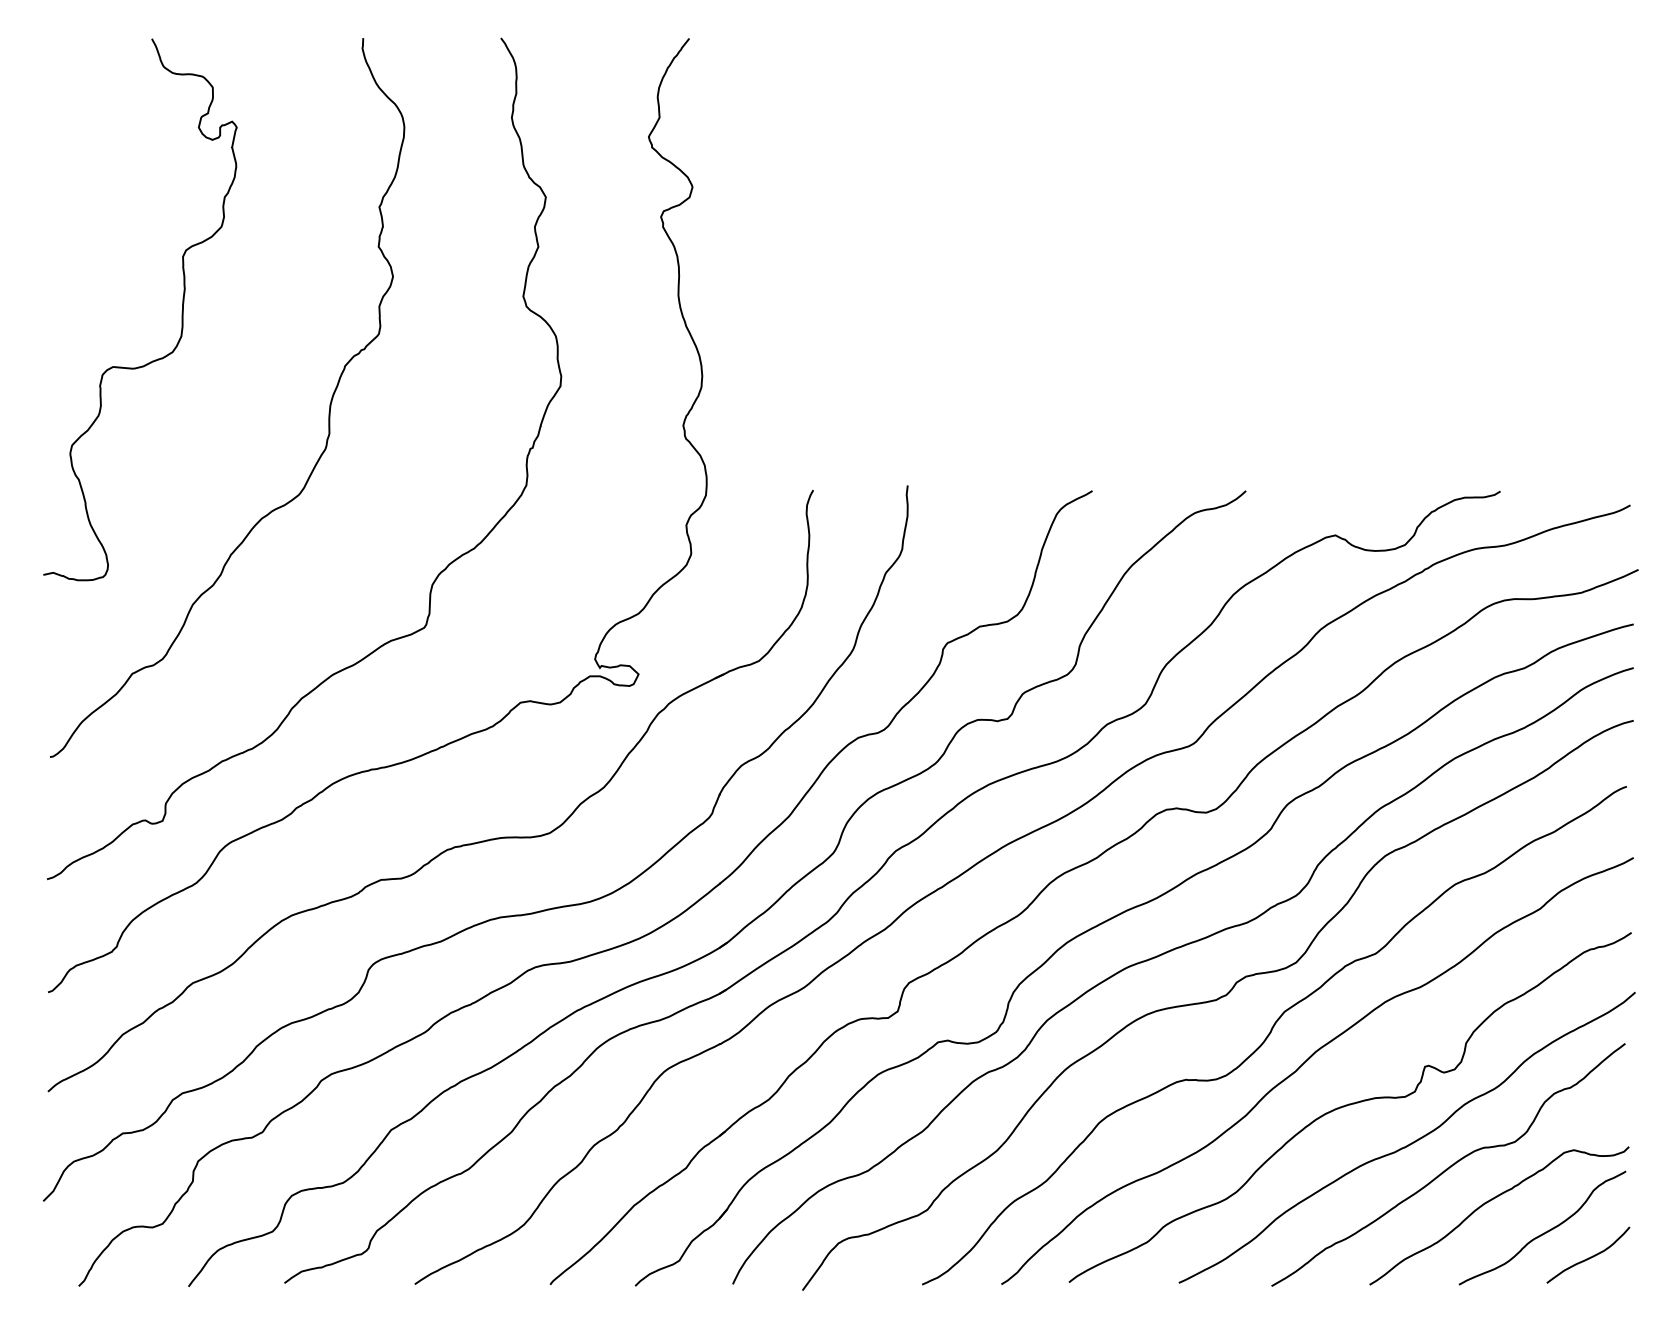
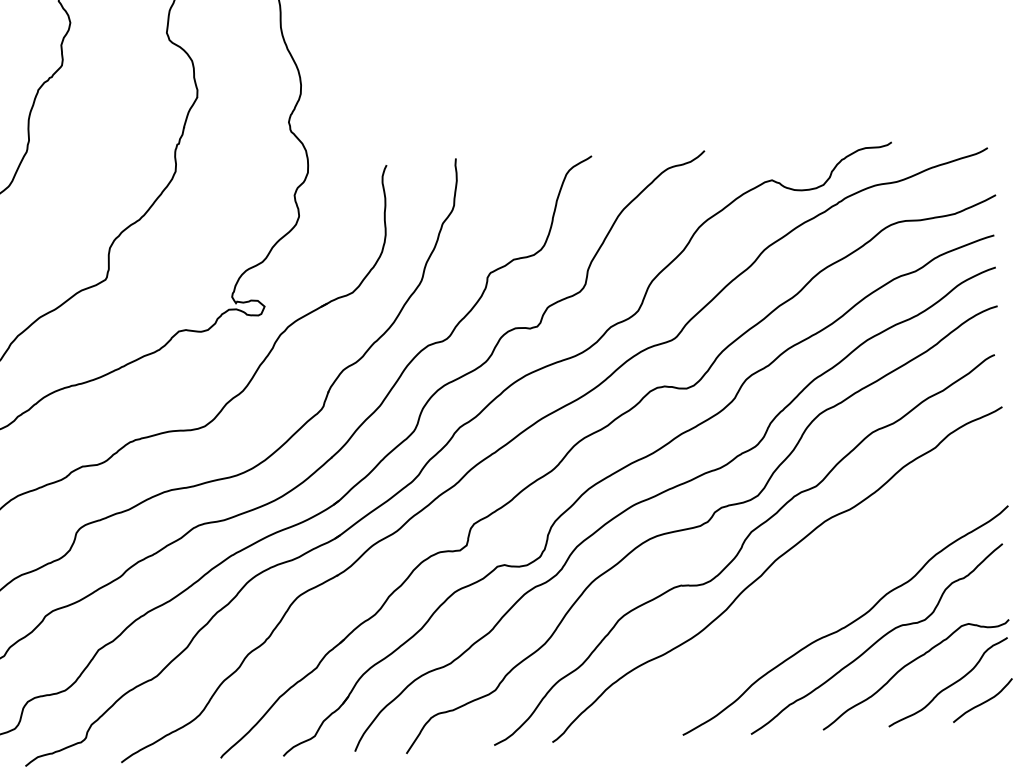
curve: (1349, 1105) -> (802, 598), removed

